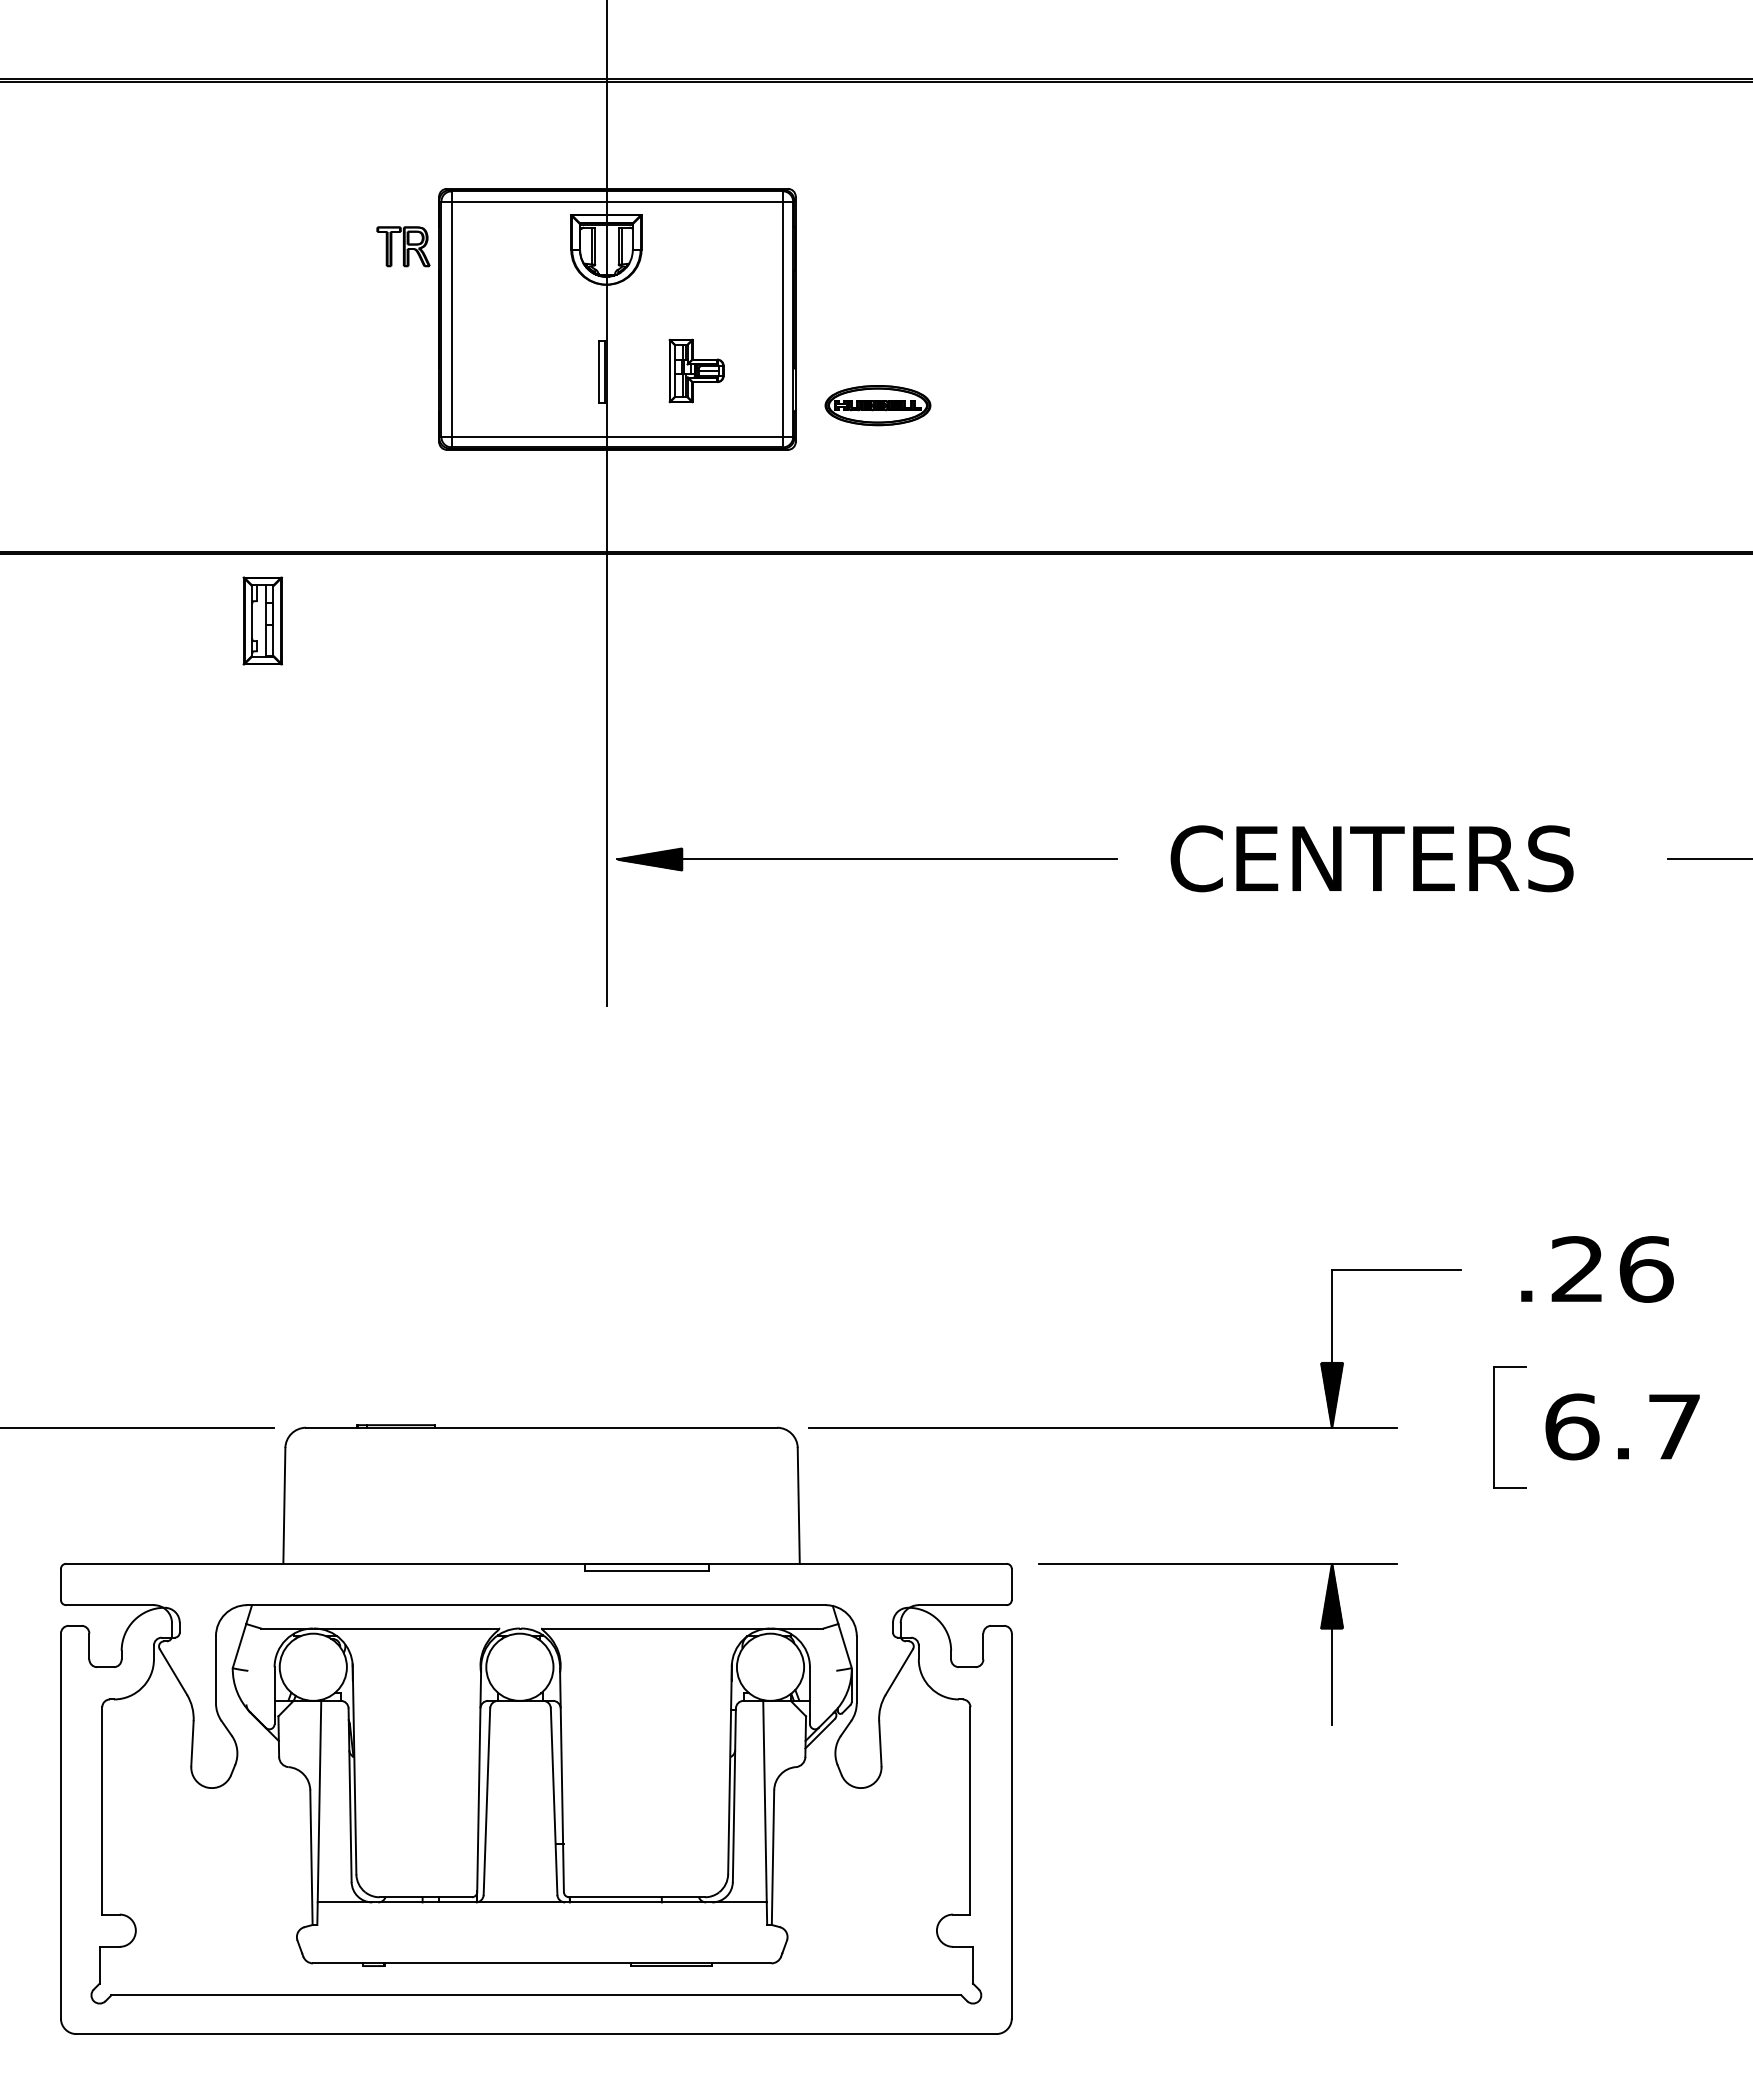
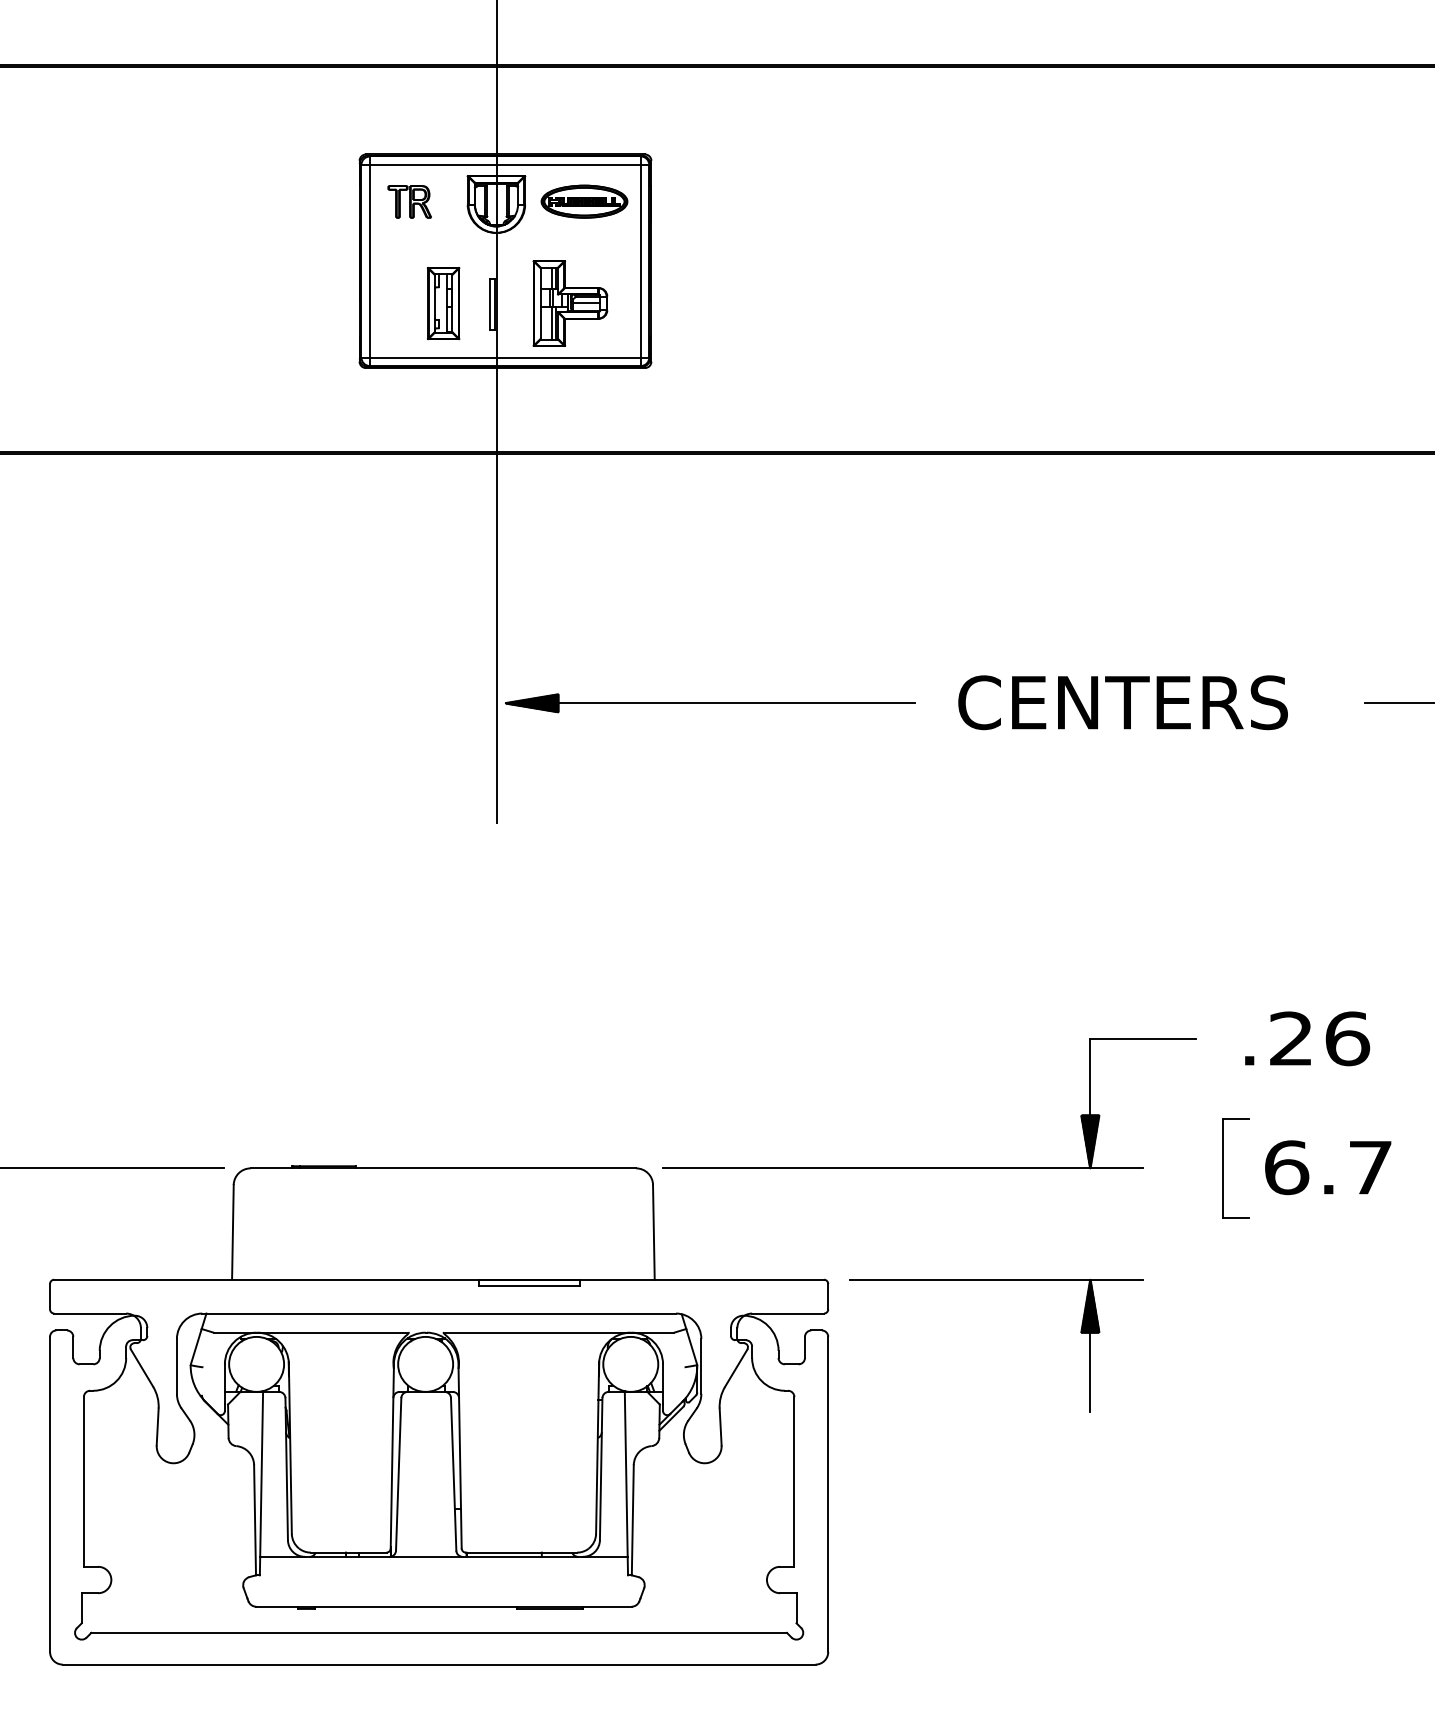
part: (403, 246) -> (409, 201), moved
part: (696, 370) -> (570, 303), size x1.67
part: (877, 405) -> (584, 201), moved
part: (262, 620) -> (443, 303), moved

